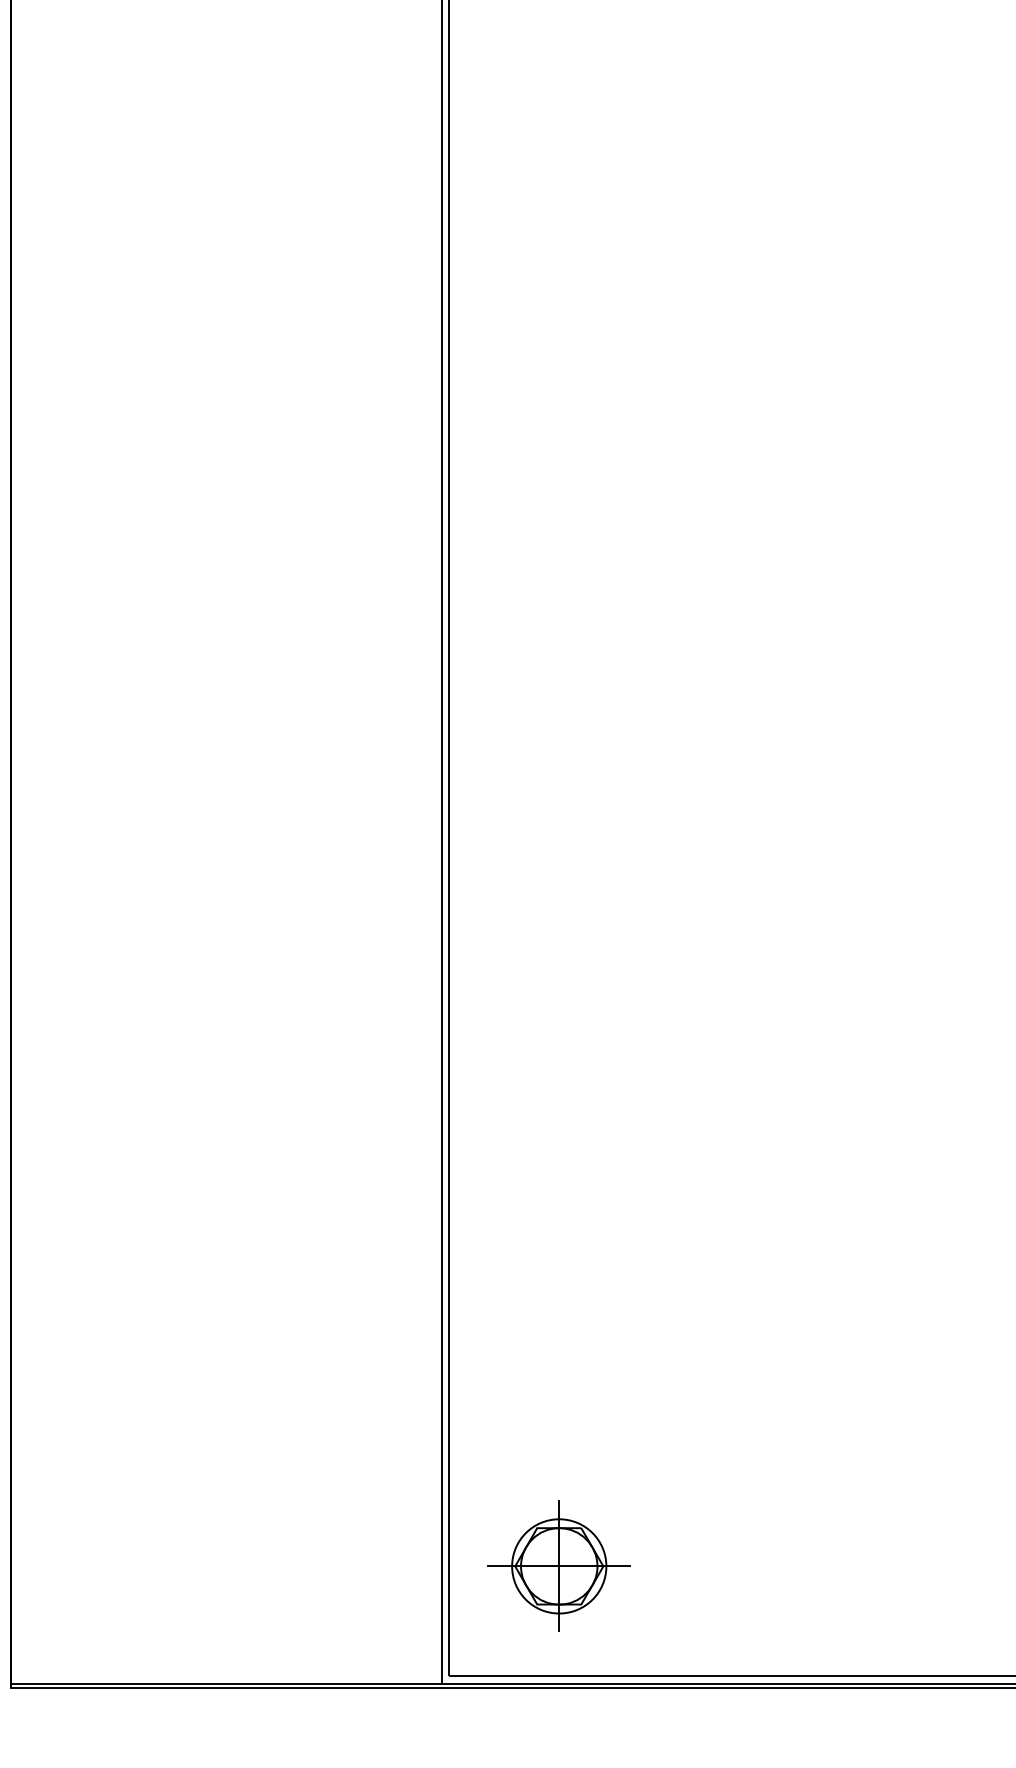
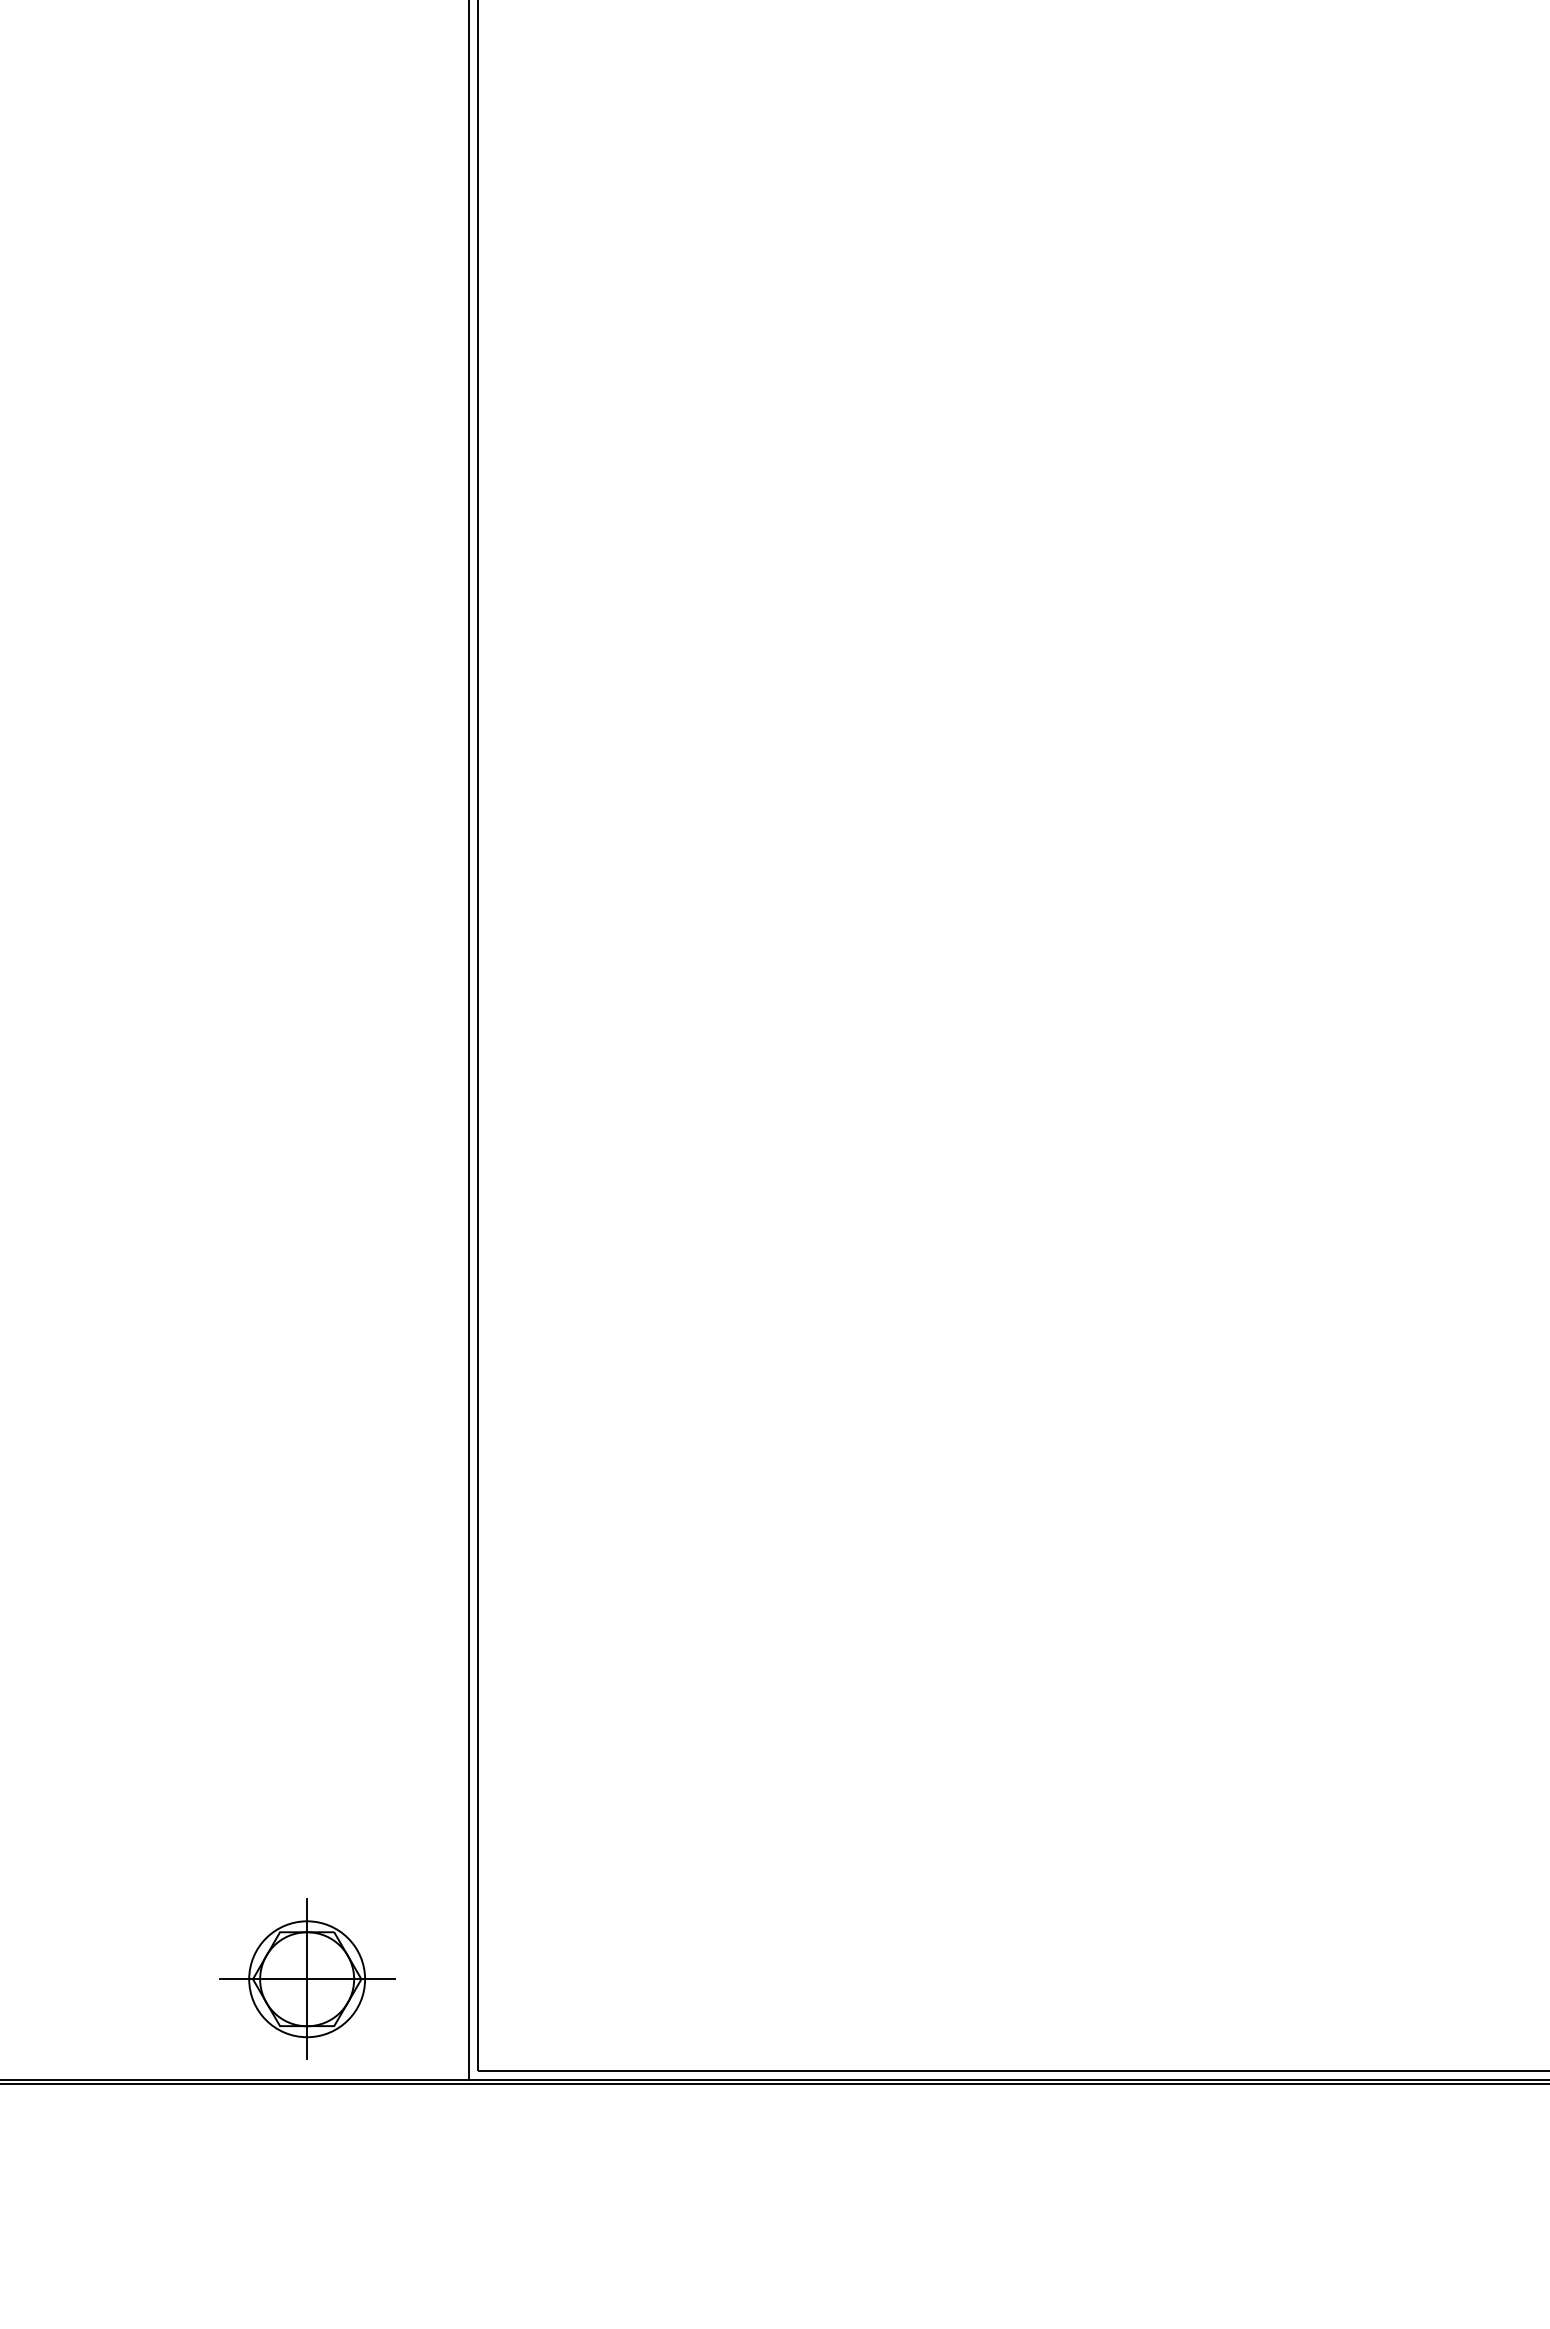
part: (559, 1565) -> (307, 1978), moved

